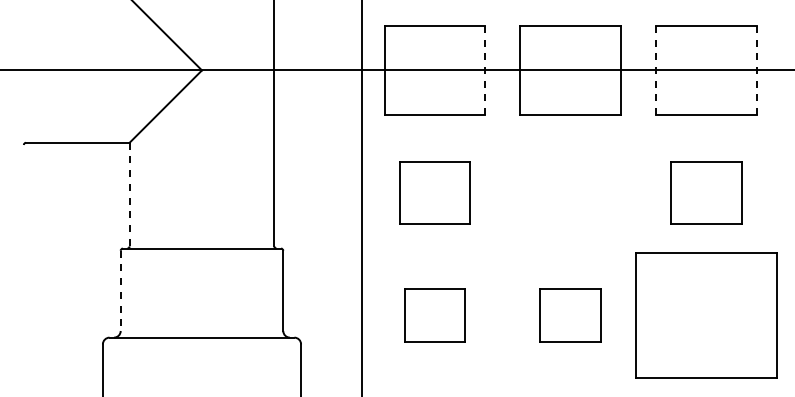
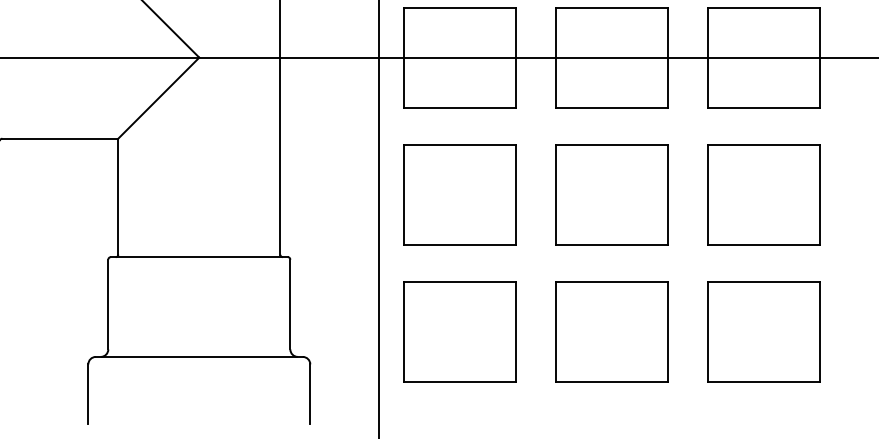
line: (484, 70) -> (515, 57), dashed -> solid
line: (656, 70) -> (708, 57), dashed -> solid
line: (756, 70) -> (820, 57), dashed -> solid
part: (434, 192) -> (459, 194), size x1.43
part: (570, 192) -> (612, 194), added
part: (706, 192) -> (764, 194), size x1.43
line: (129, 194) -> (118, 196), dashed -> solid
line: (120, 291) -> (108, 305), dashed -> solid
part: (434, 315) -> (459, 332), size x1.67
part: (570, 315) -> (612, 332), size x1.67
part: (706, 315) -> (764, 332), size x0.71

